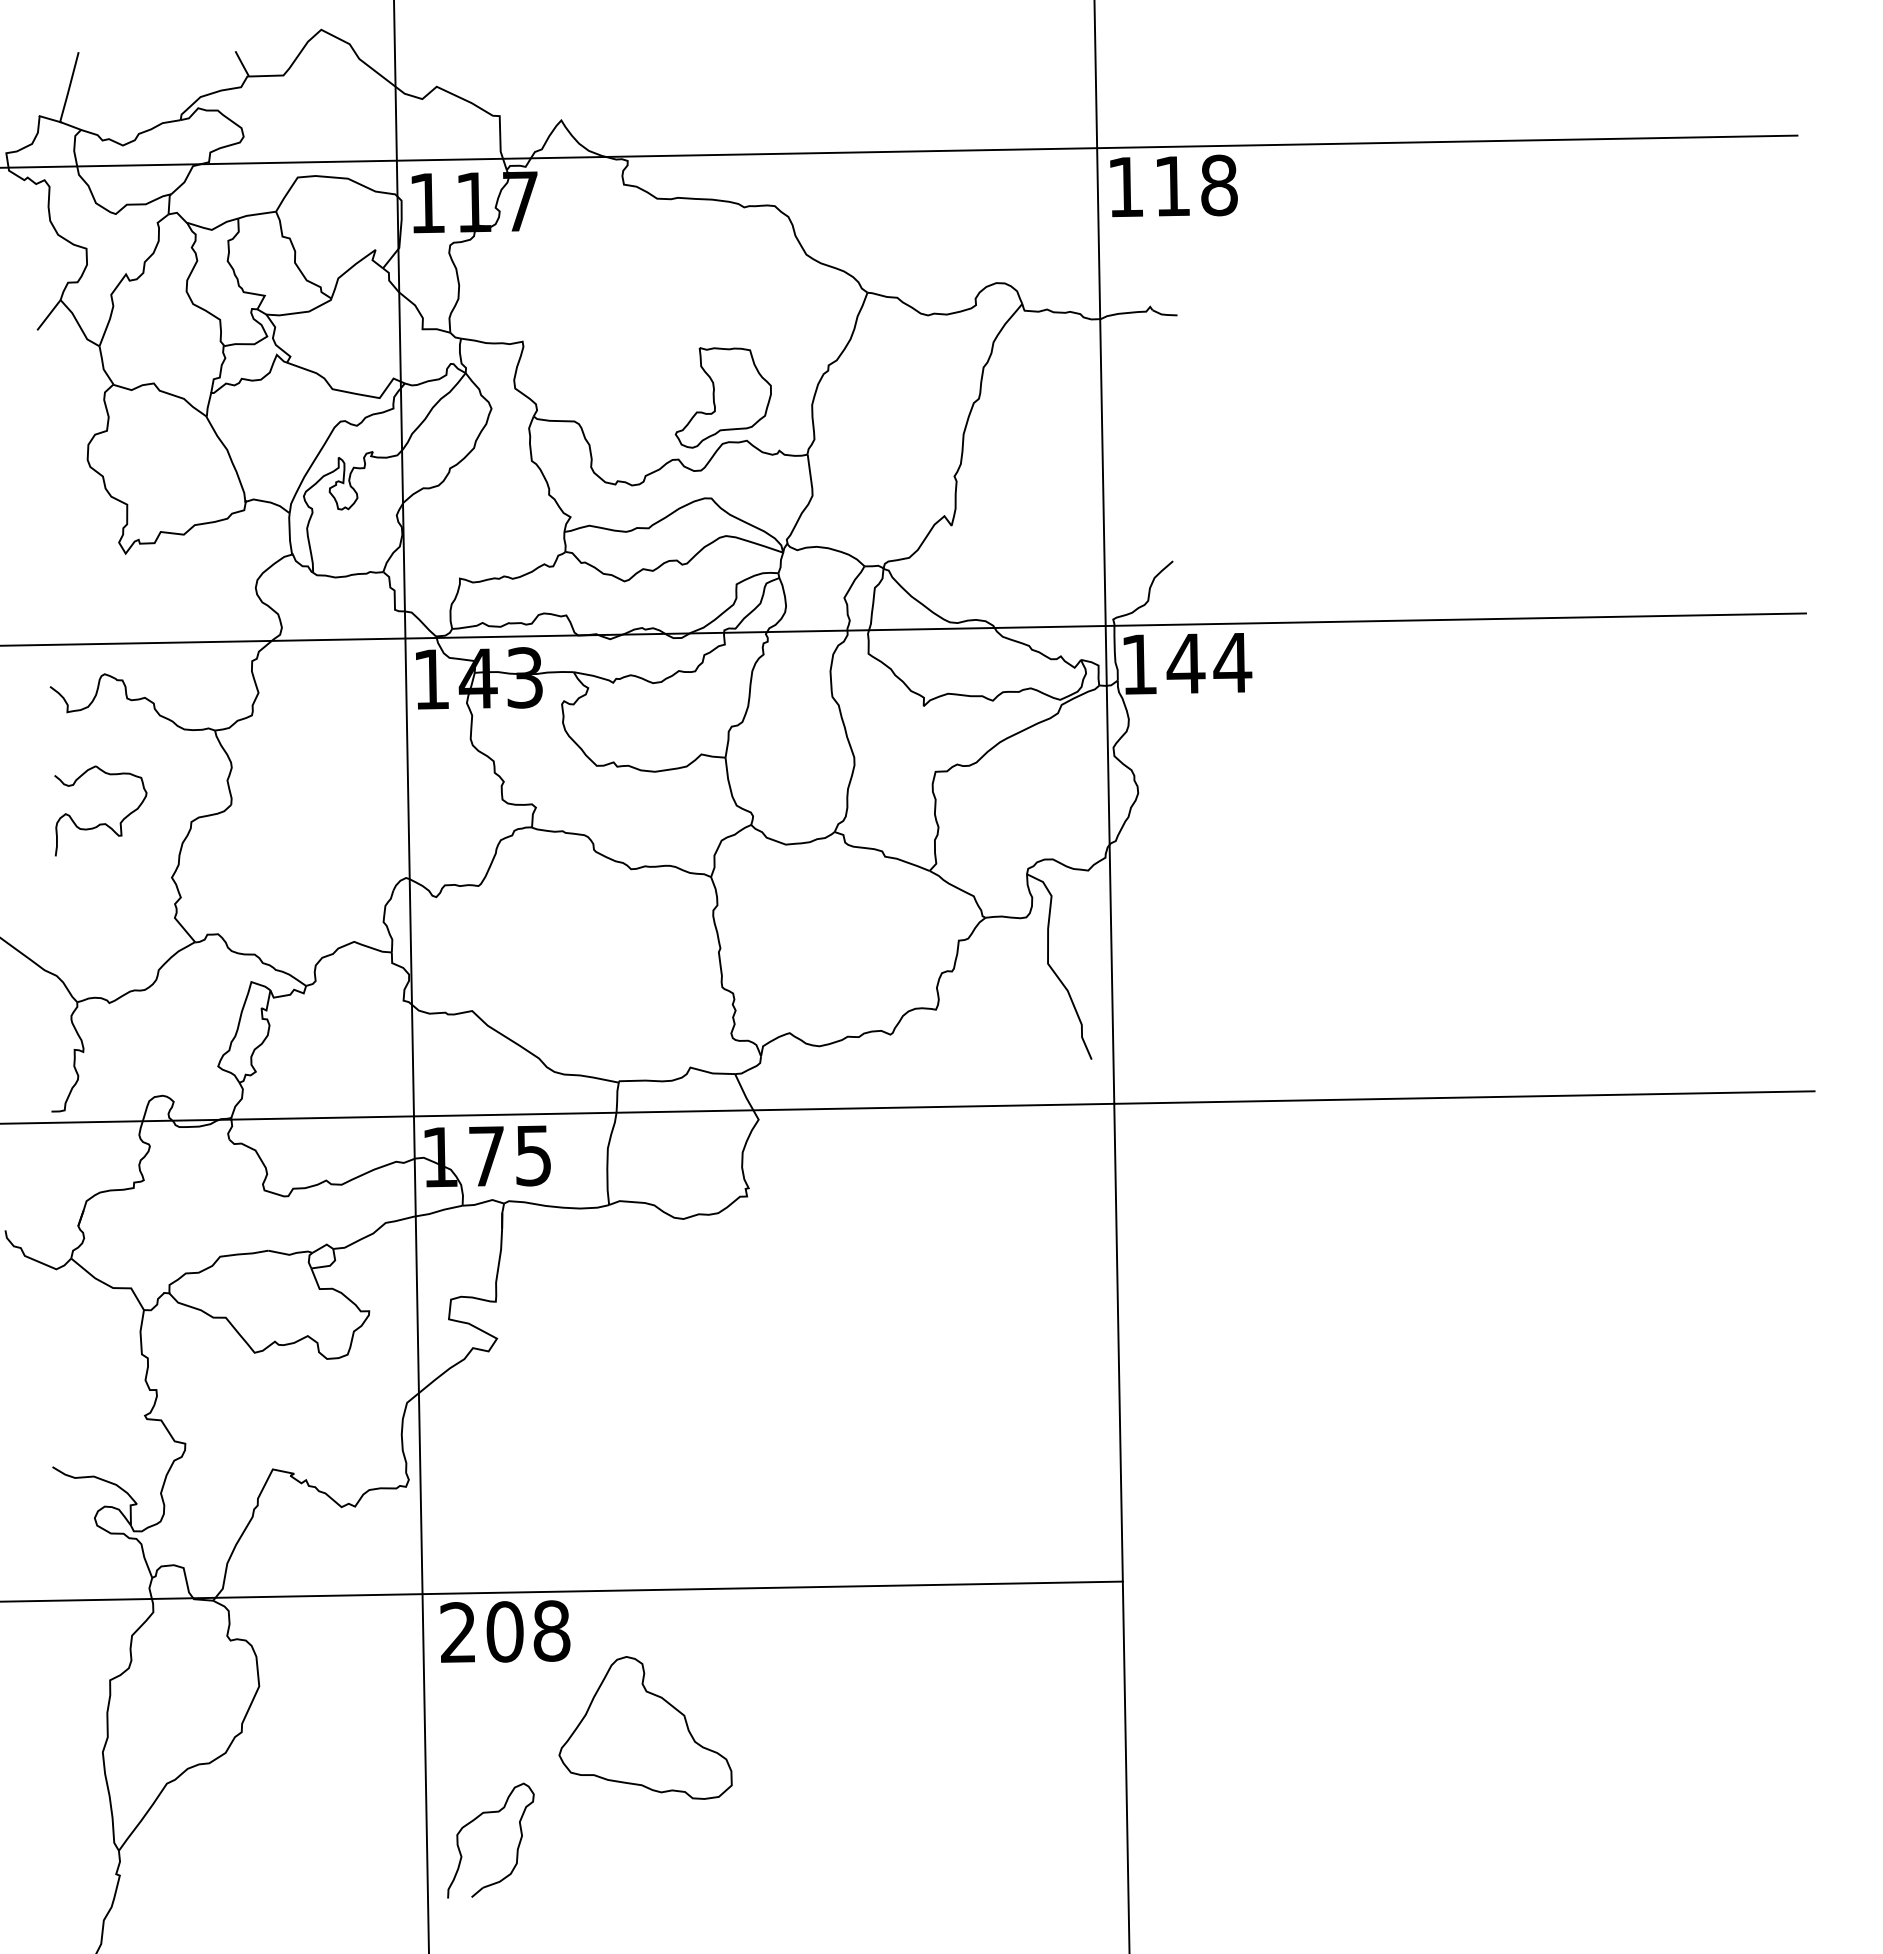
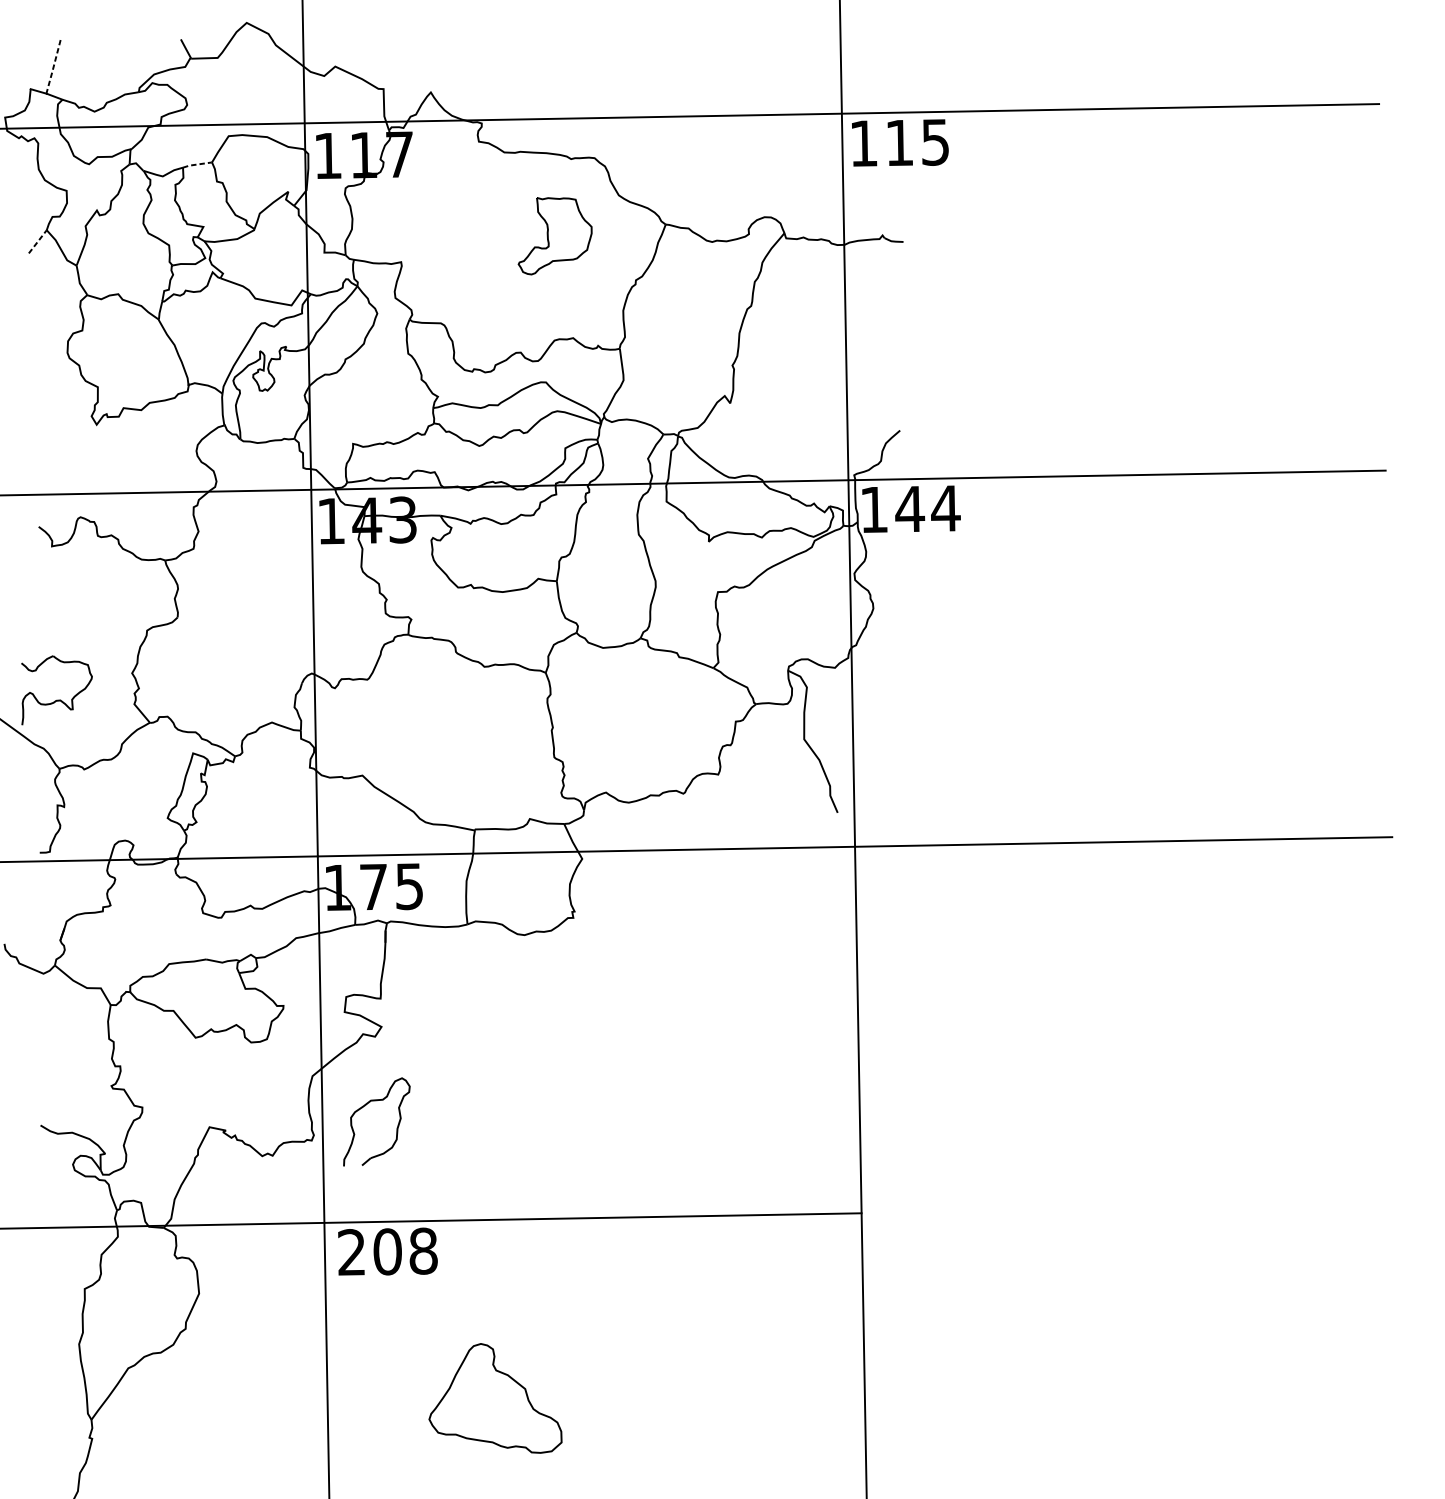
line: (69, 88) -> (53, 67), solid -> dashed
text: (1219, 185) -> (935, 142), 118 -> 115
line: (256, 214) -> (197, 164), solid -> dashed
line: (49, 314) -> (38, 241), solid -> dashed
part: (722, 397) -> (554, 235), moved
part: (100, 823) -> (56, 700), moved
part: (645, 1727) -> (495, 1398), moved
part: (476, 1819) -> (365, 1105), moved

